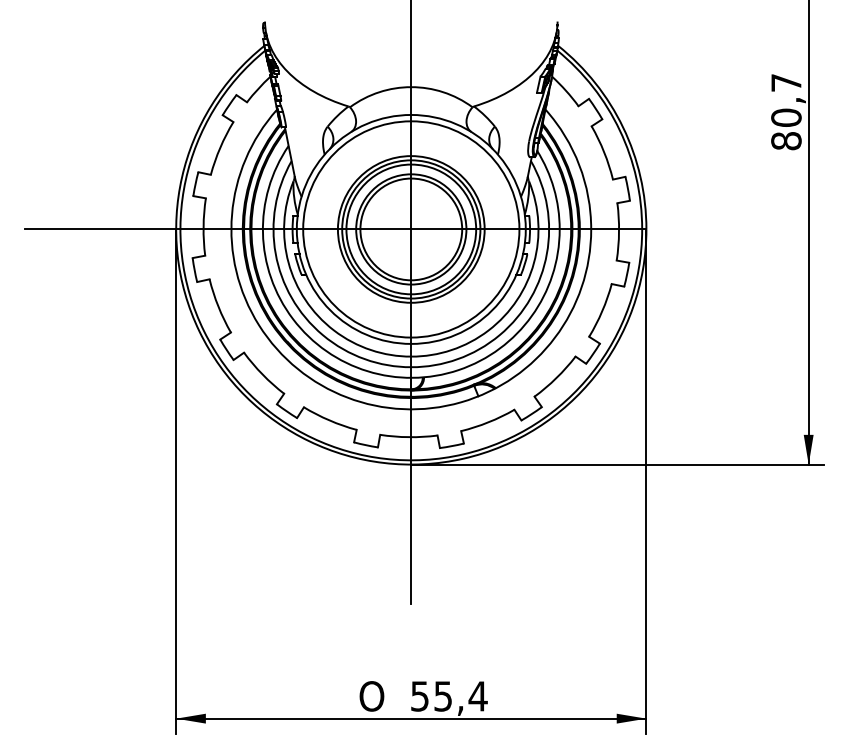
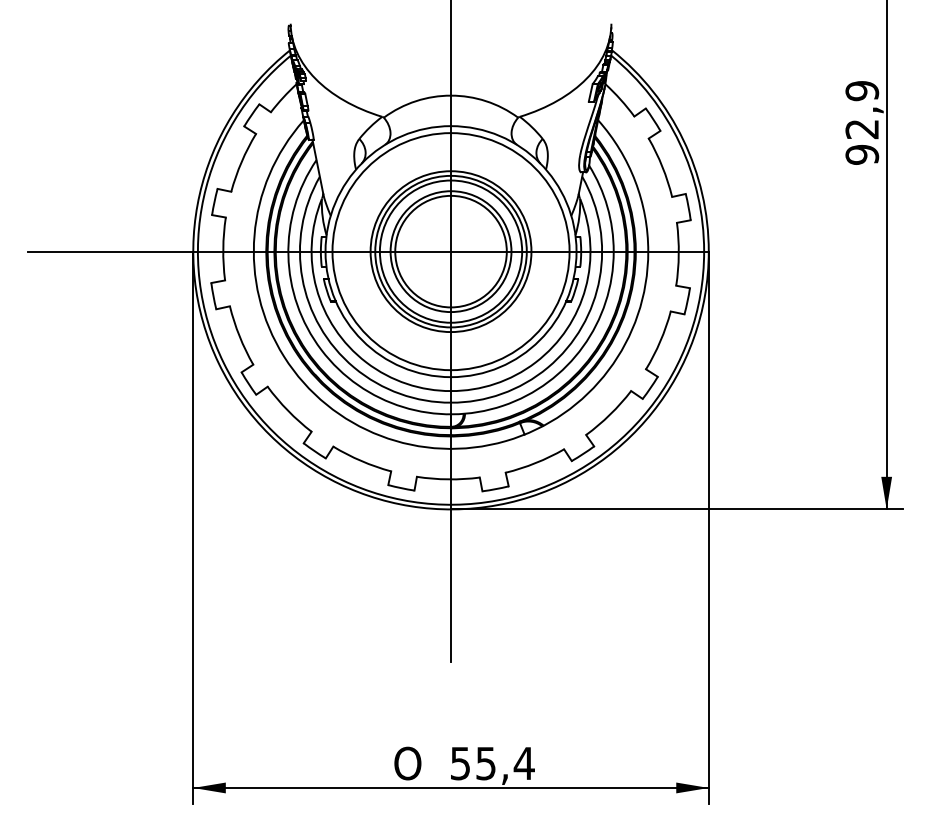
text: (786, 111) -> (862, 122), 80,7 -> 92,9

